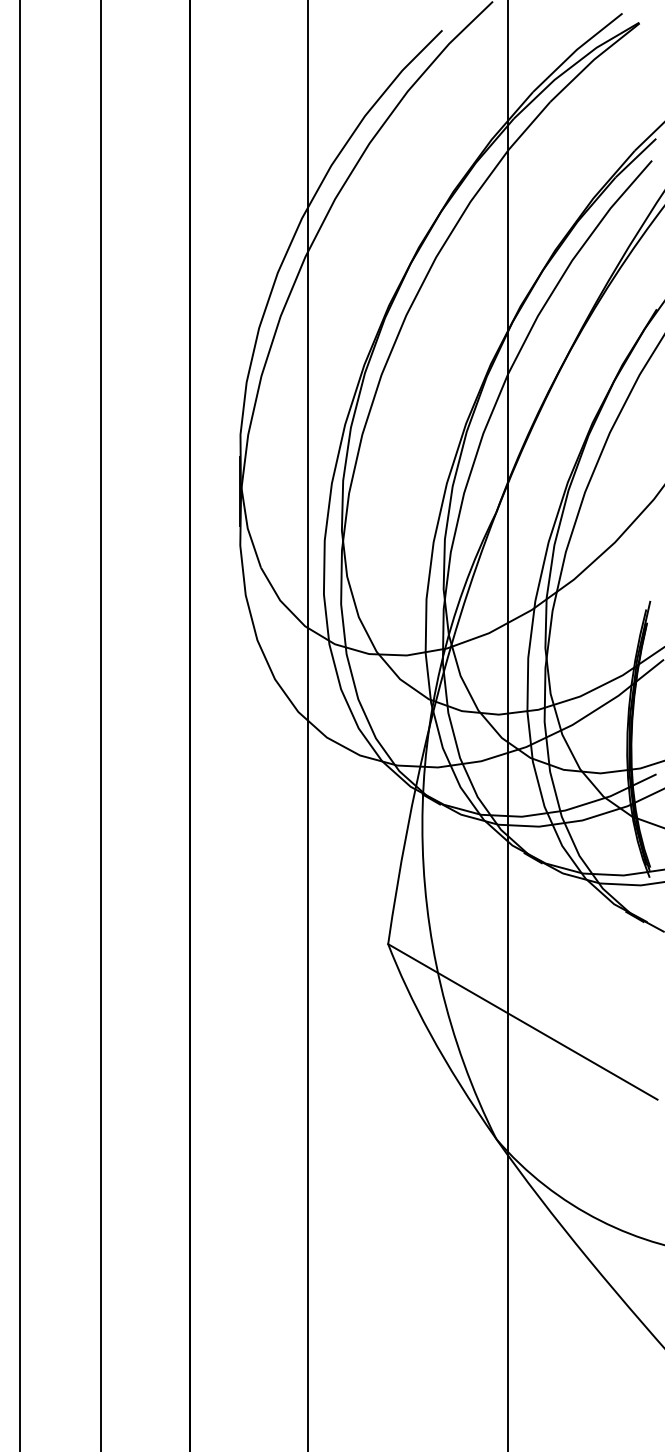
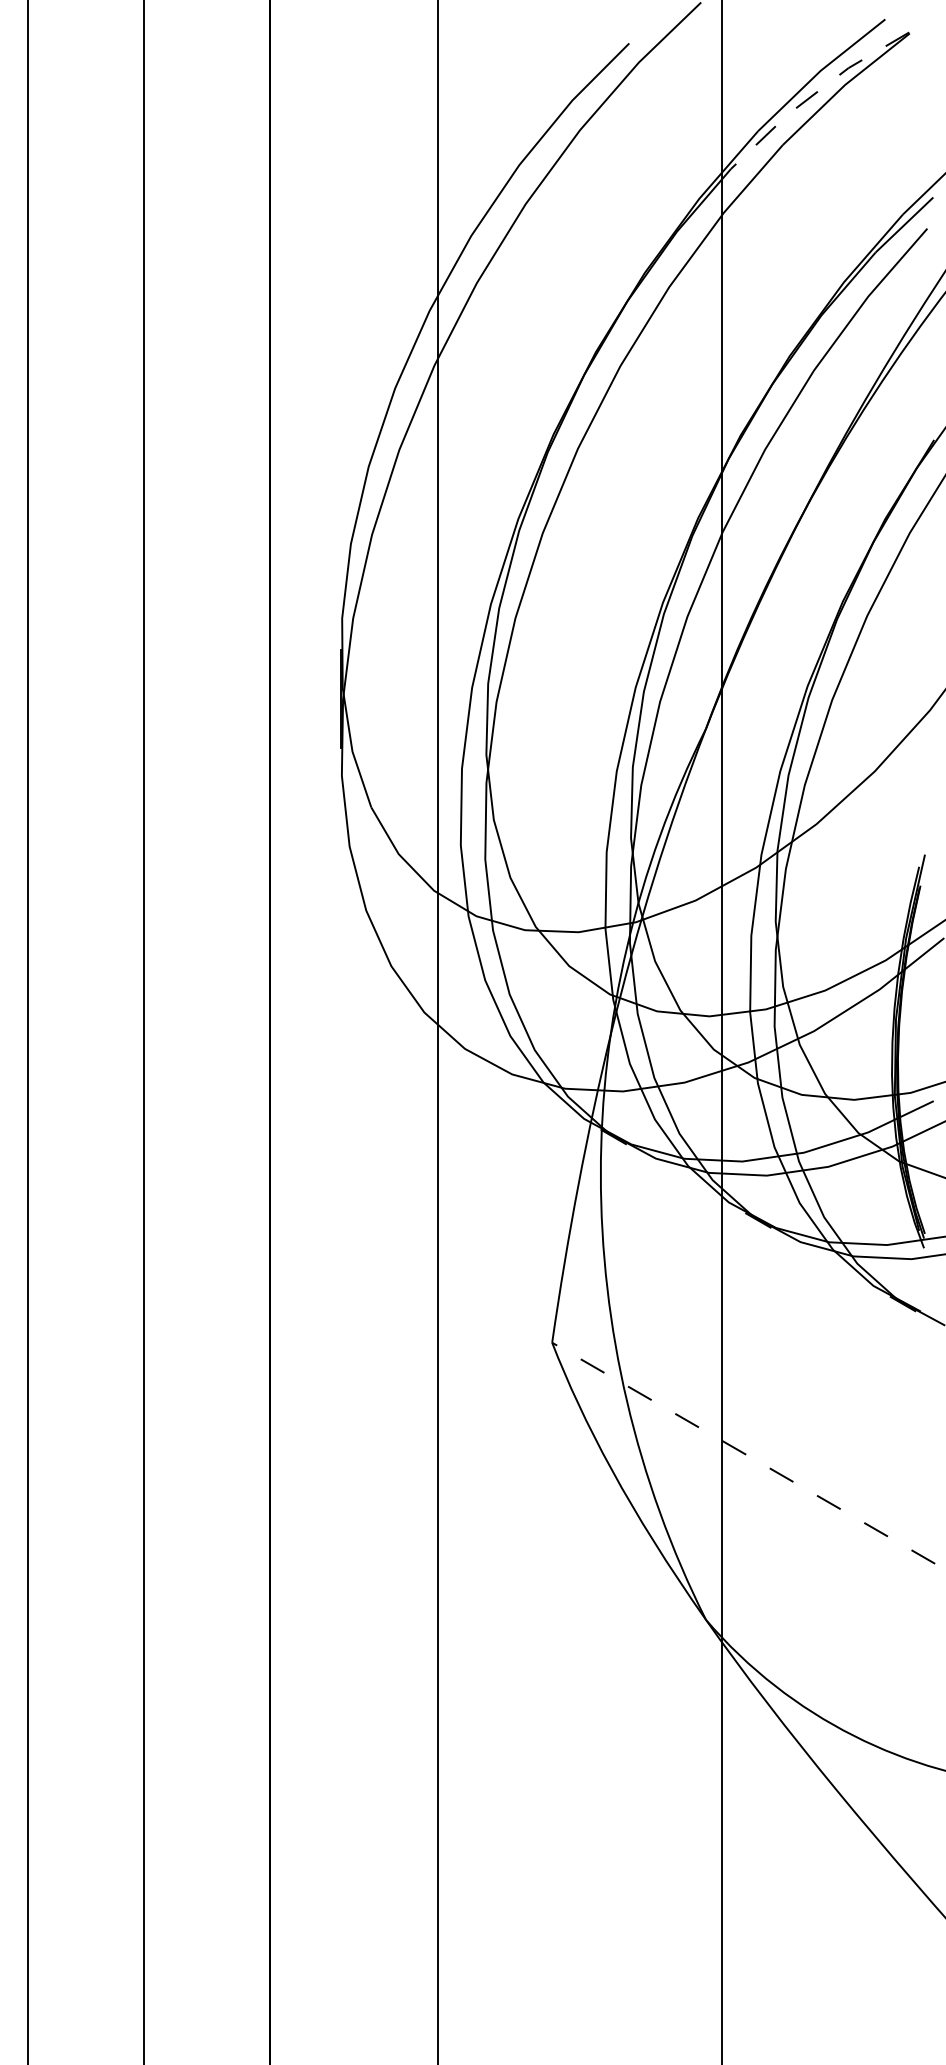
line: (572, 66) -> (814, 94), solid -> dashed
line: (522, 1022) -> (743, 1453), solid -> dashed

